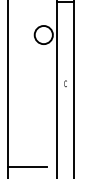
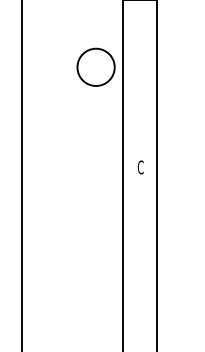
line: (27, 167) -> (62, 339), removed

